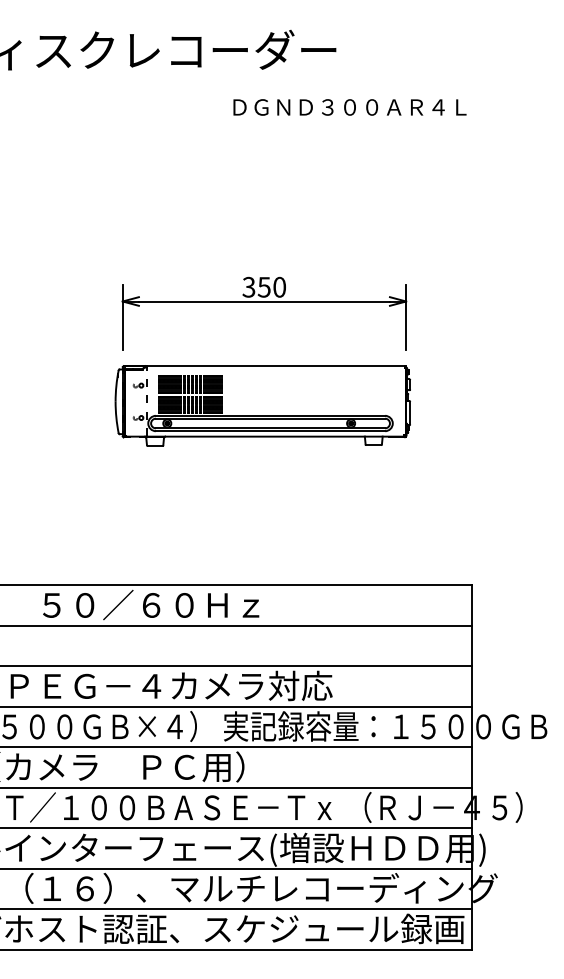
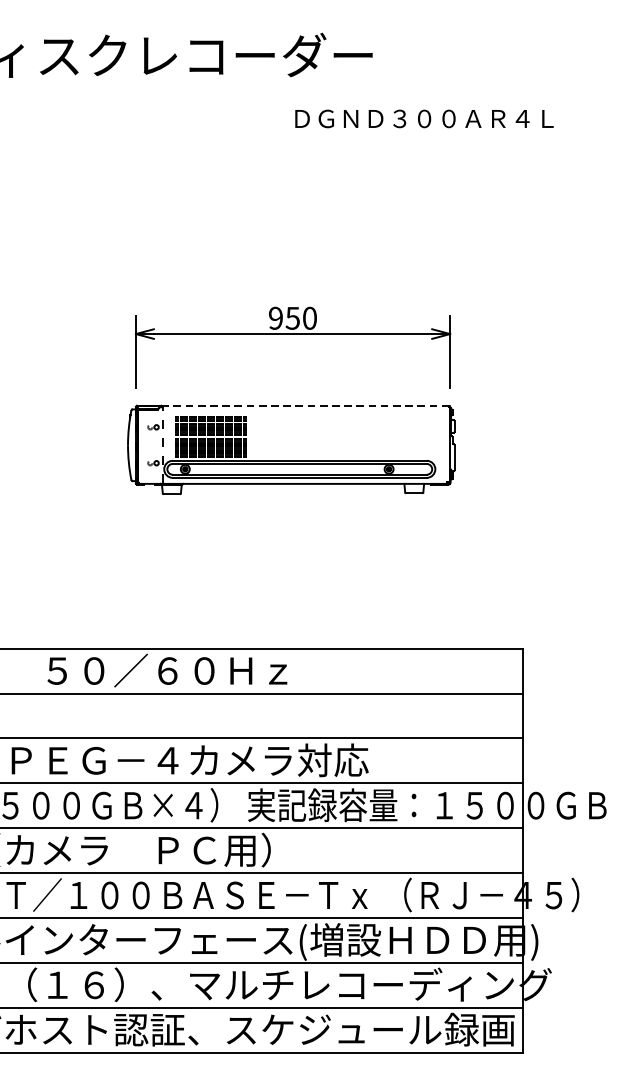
text: (349, 107) -> (423, 118), moved
text: (248, 287) -> (275, 318), 350 -> 950
line: (274, 366) -> (304, 406), solid -> dashed

